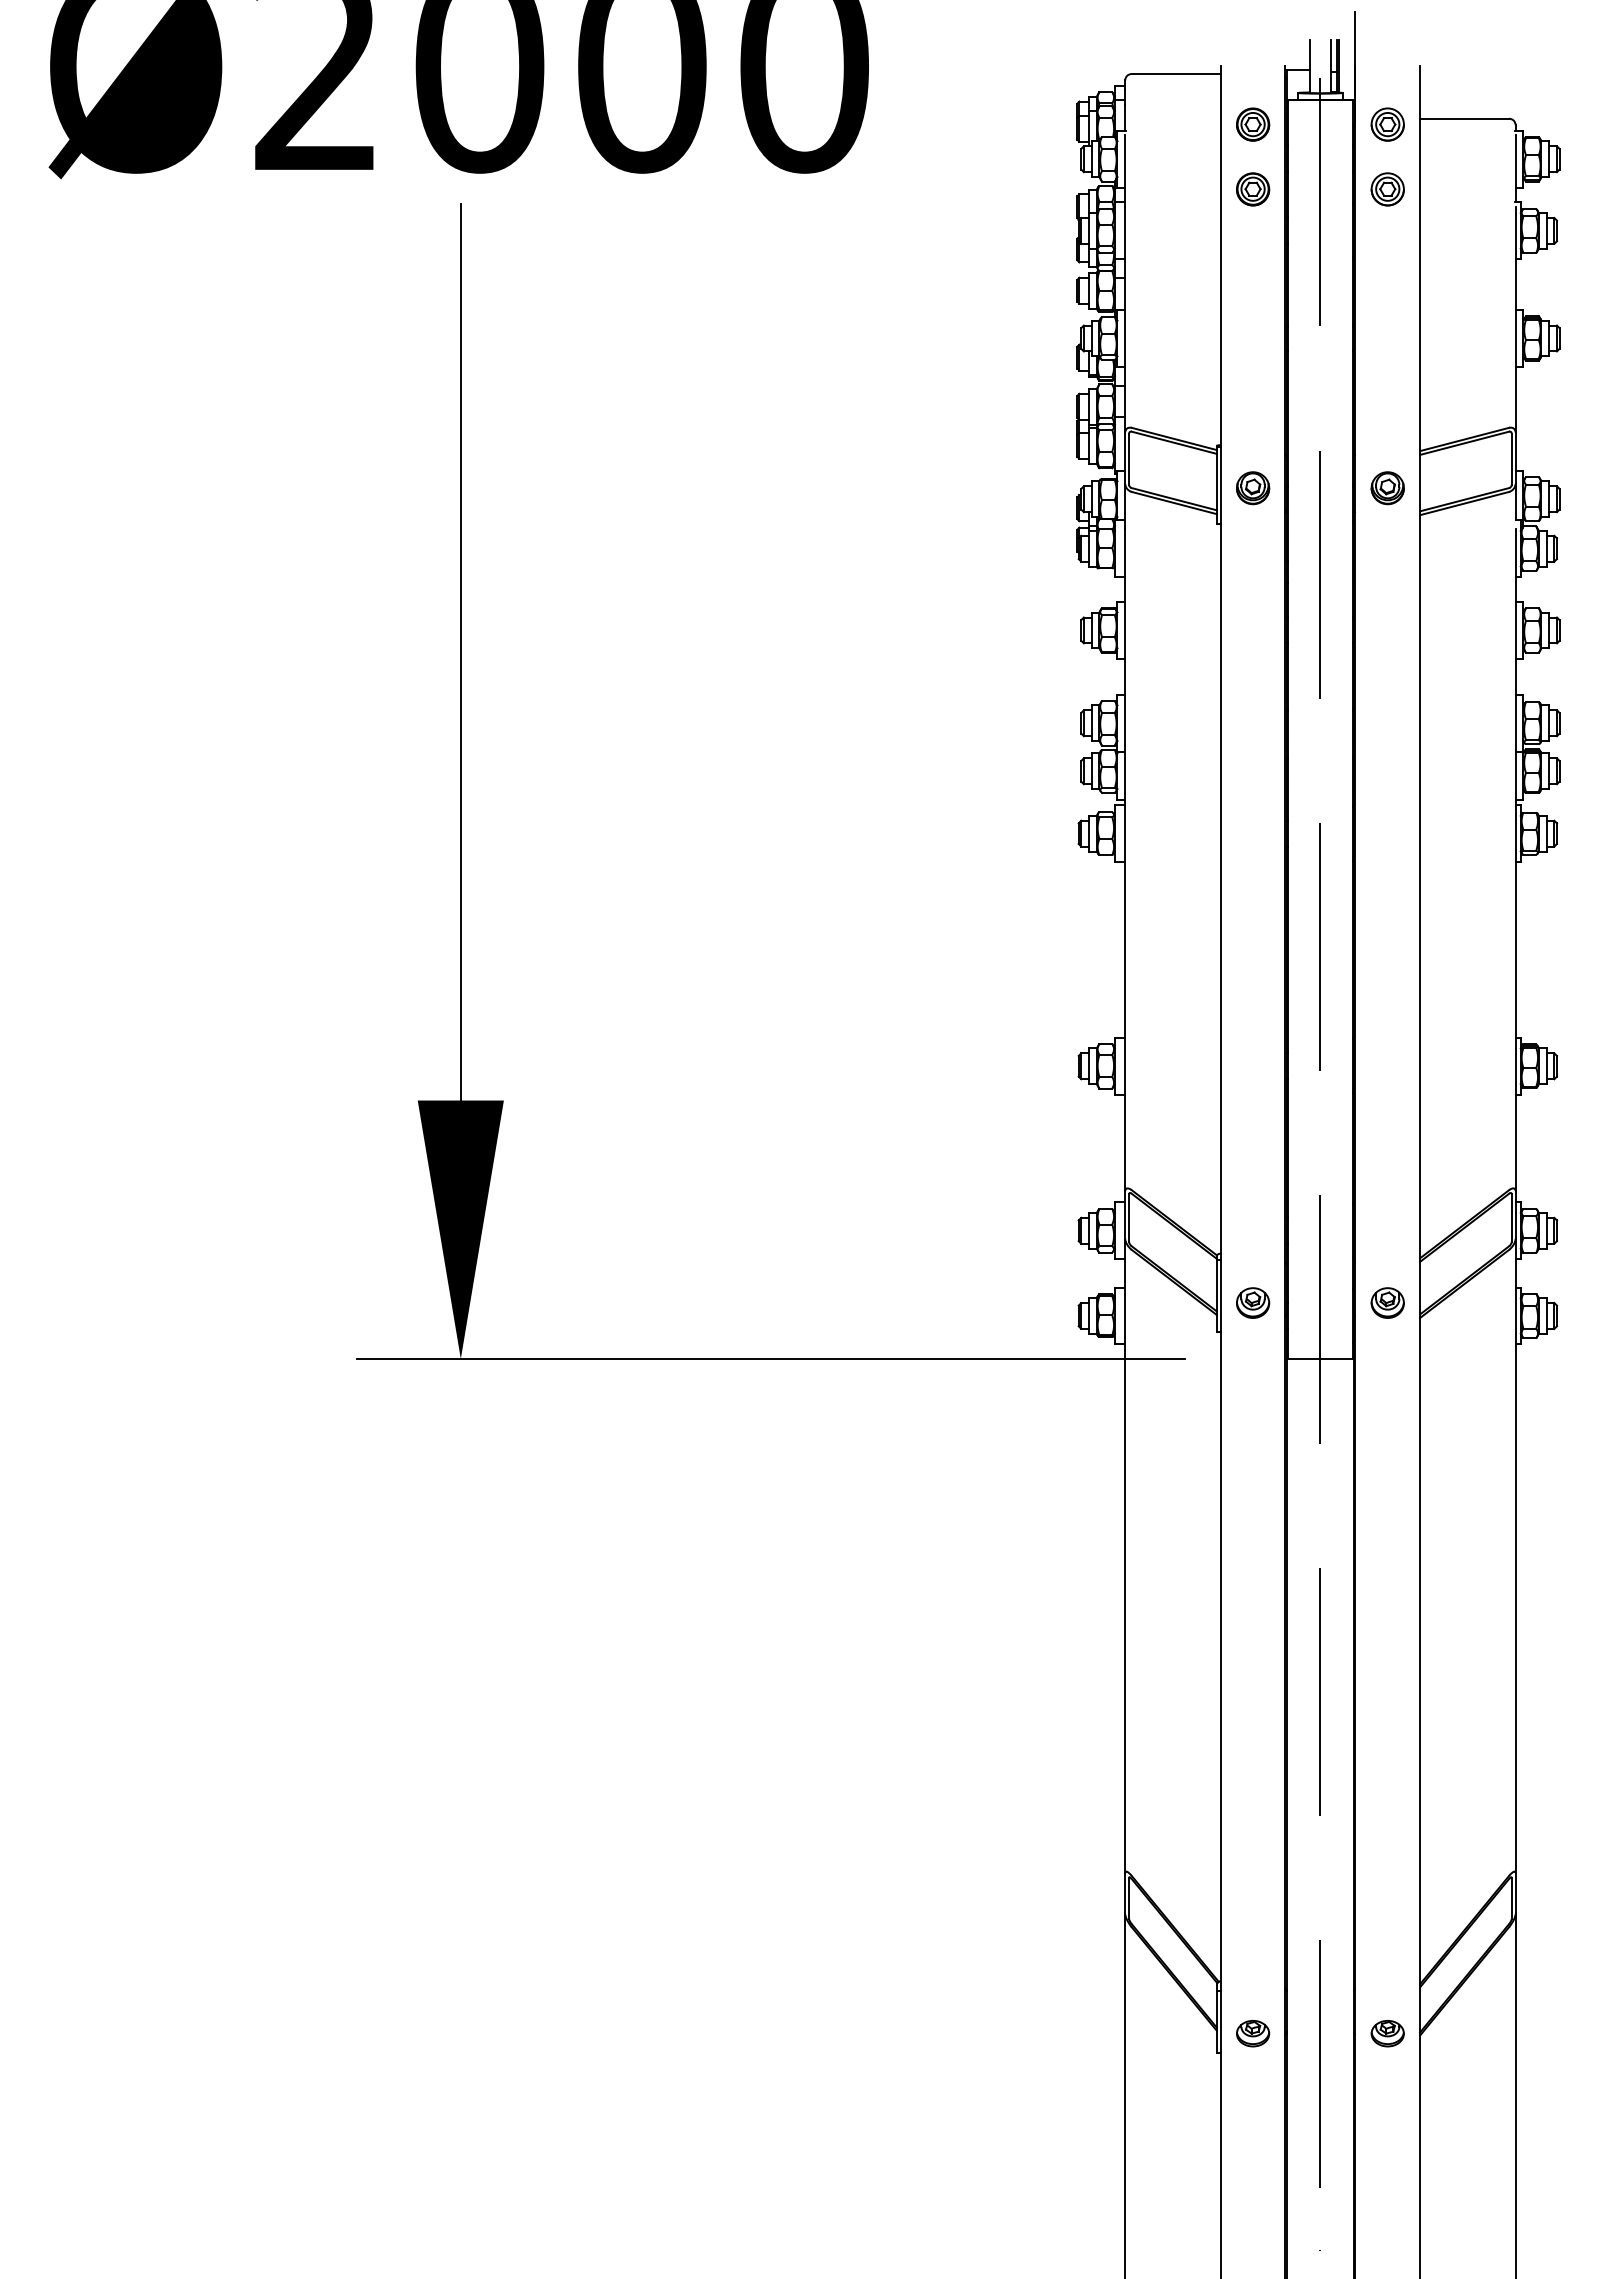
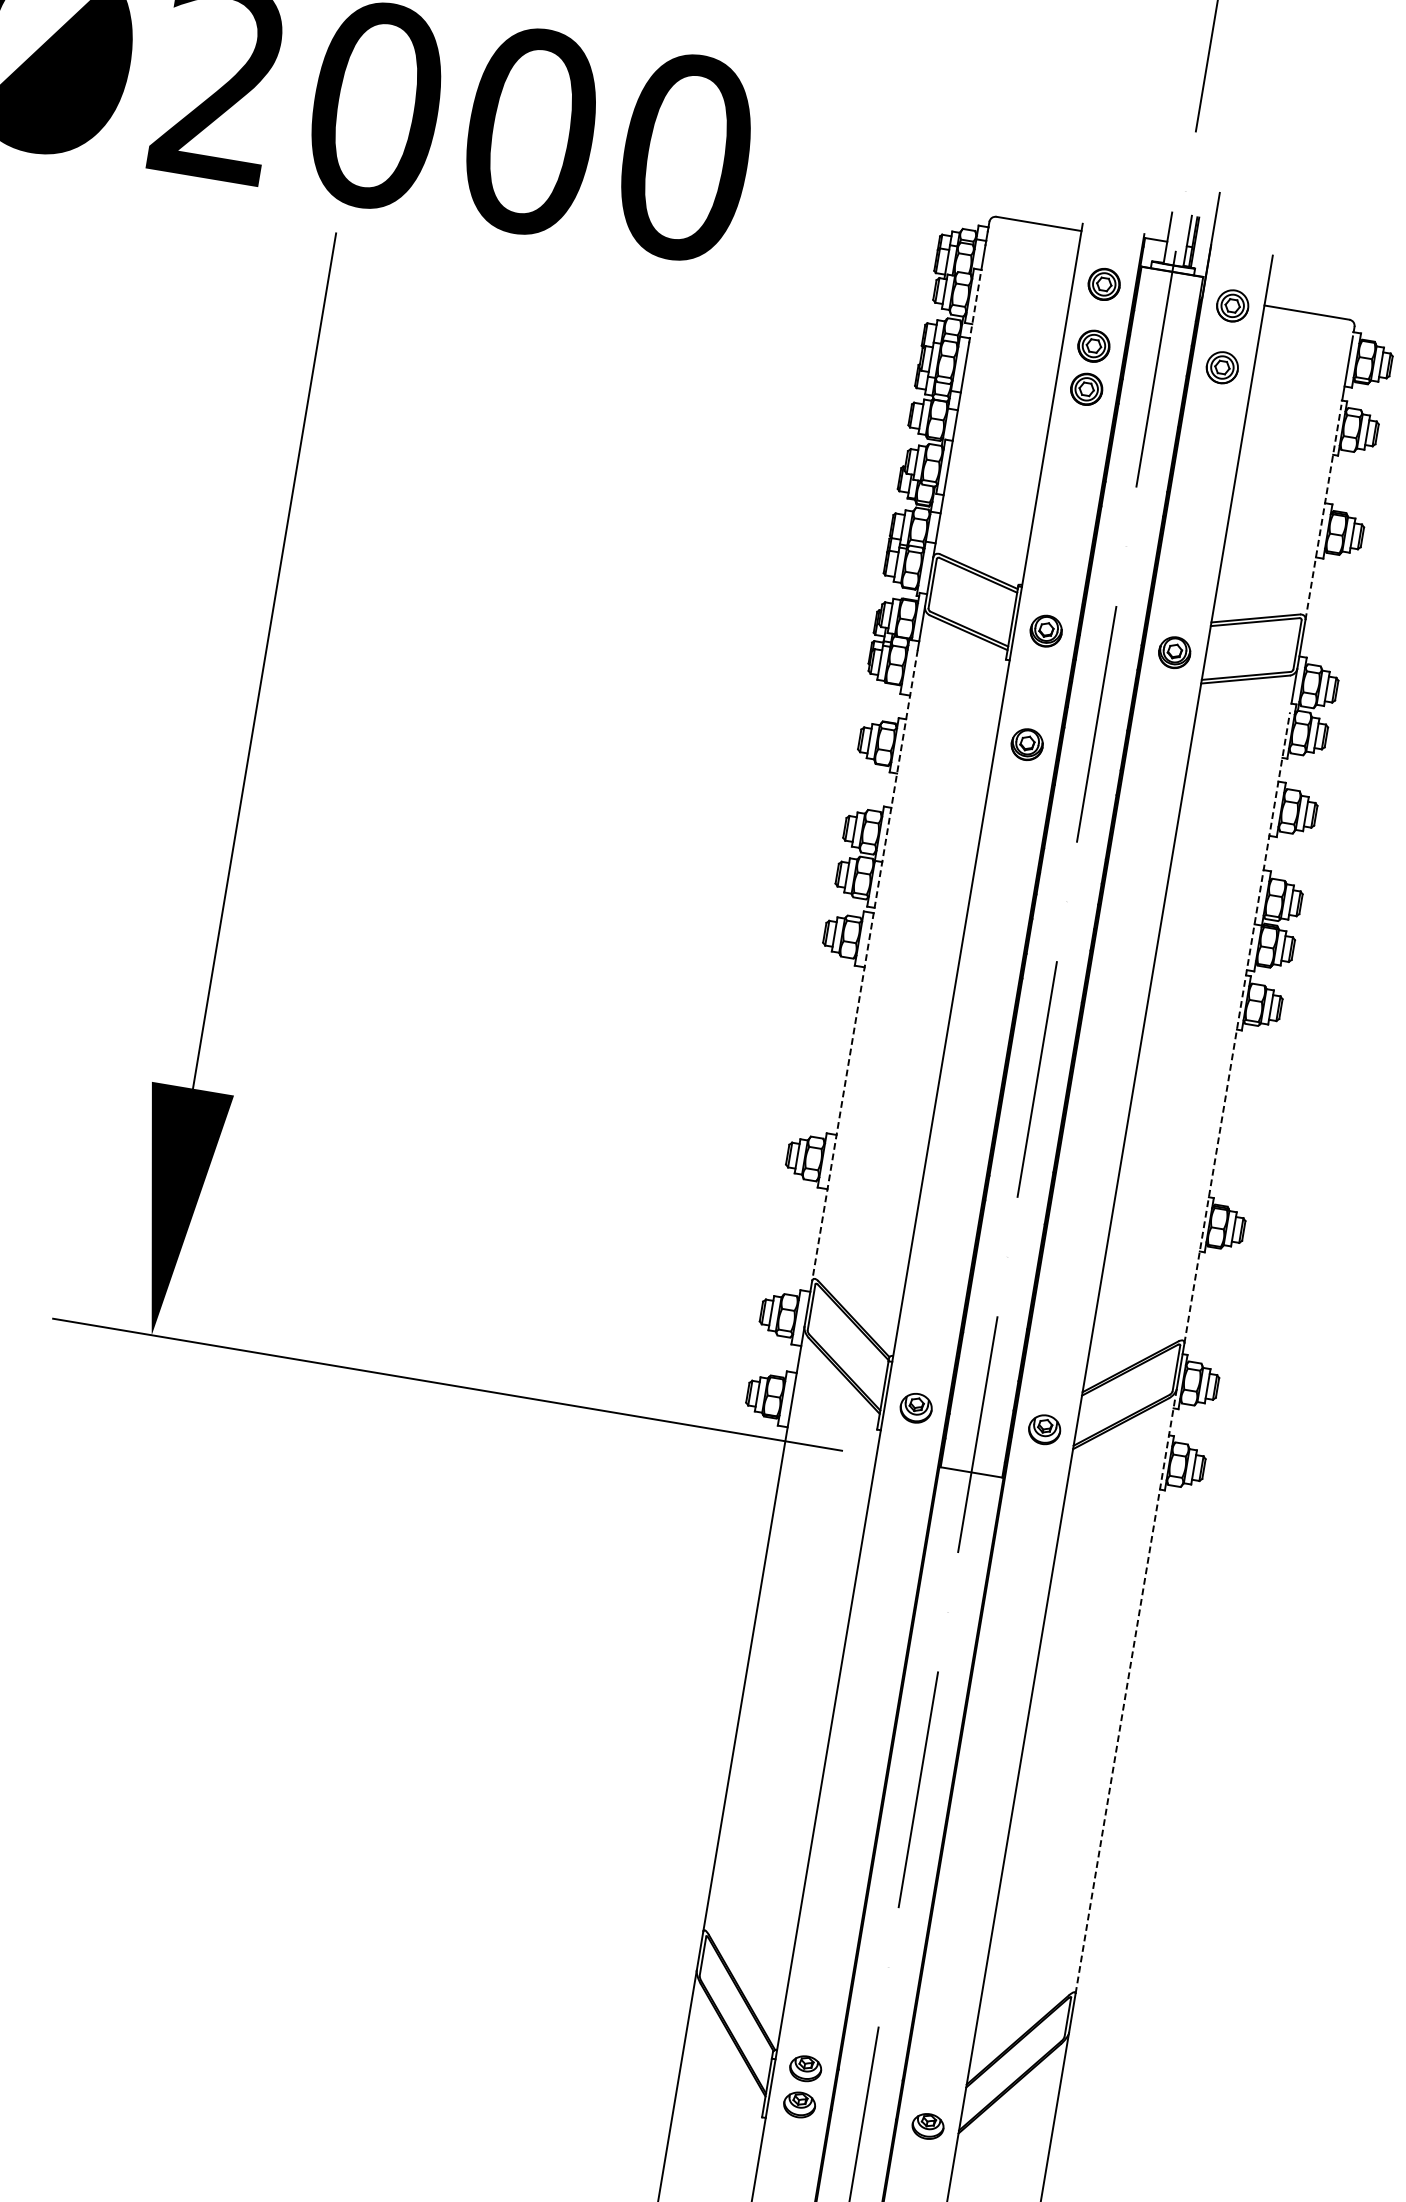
line: (1125, 168) -> (975, 305), solid -> dashed
part: (1253, 234) -> (1087, 389), added
line: (1515, 319) -> (1323, 512), solid -> dashed
part: (1253, 607) -> (1027, 745), added
line: (1125, 860) -> (865, 965), solid -> dashed
line: (1515, 860) -> (1237, 1028), solid -> dashed
line: (1515, 1555) -> (1126, 1690), solid -> dashed
part: (1253, 1995) -> (806, 2068), added

